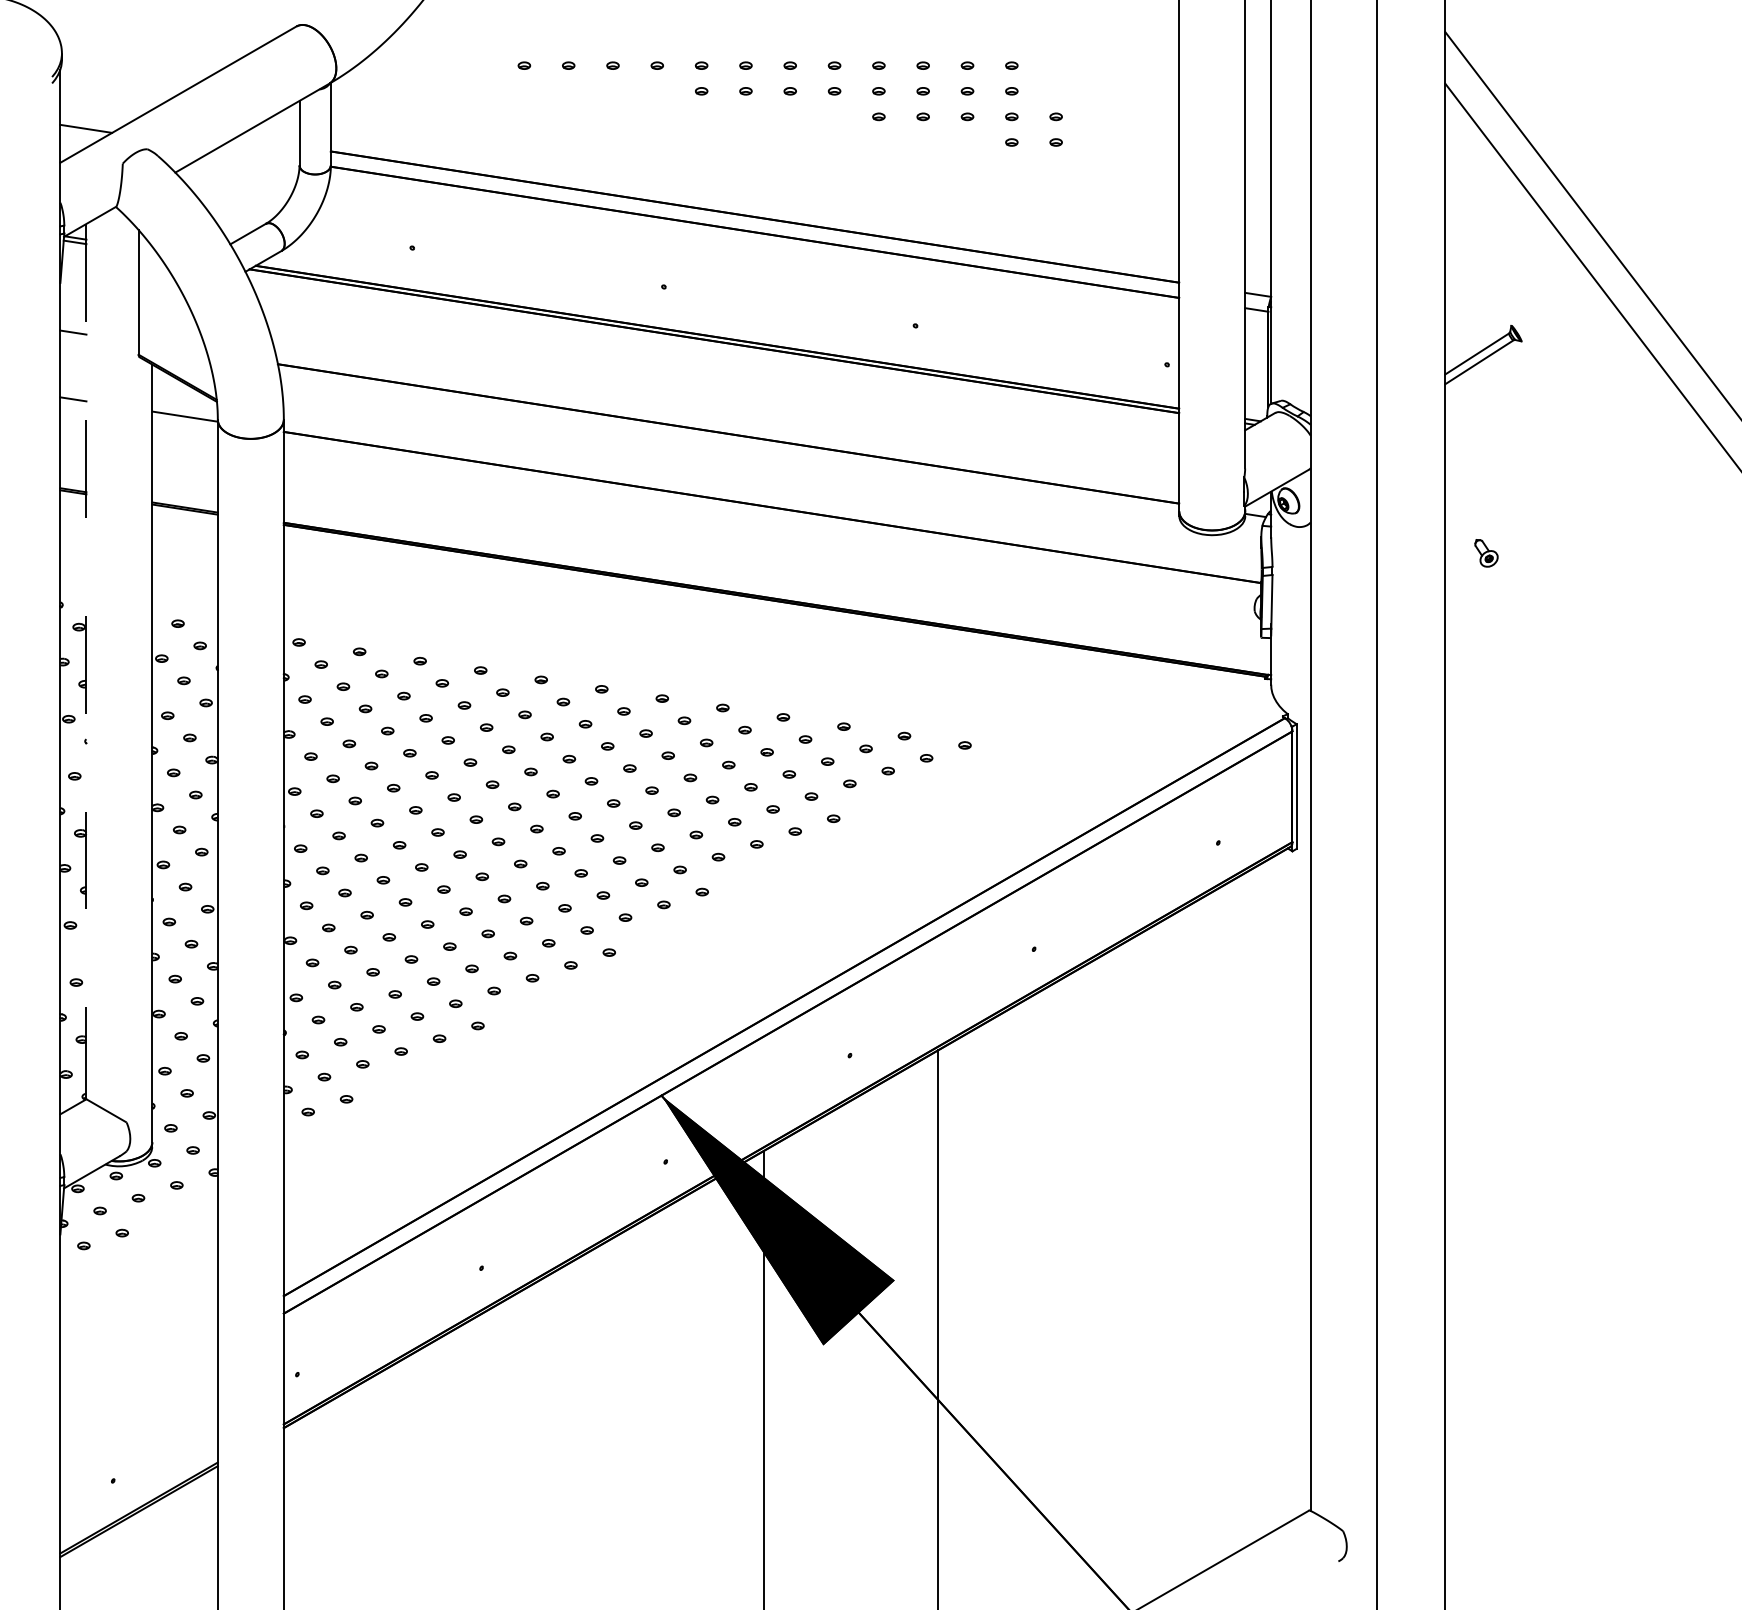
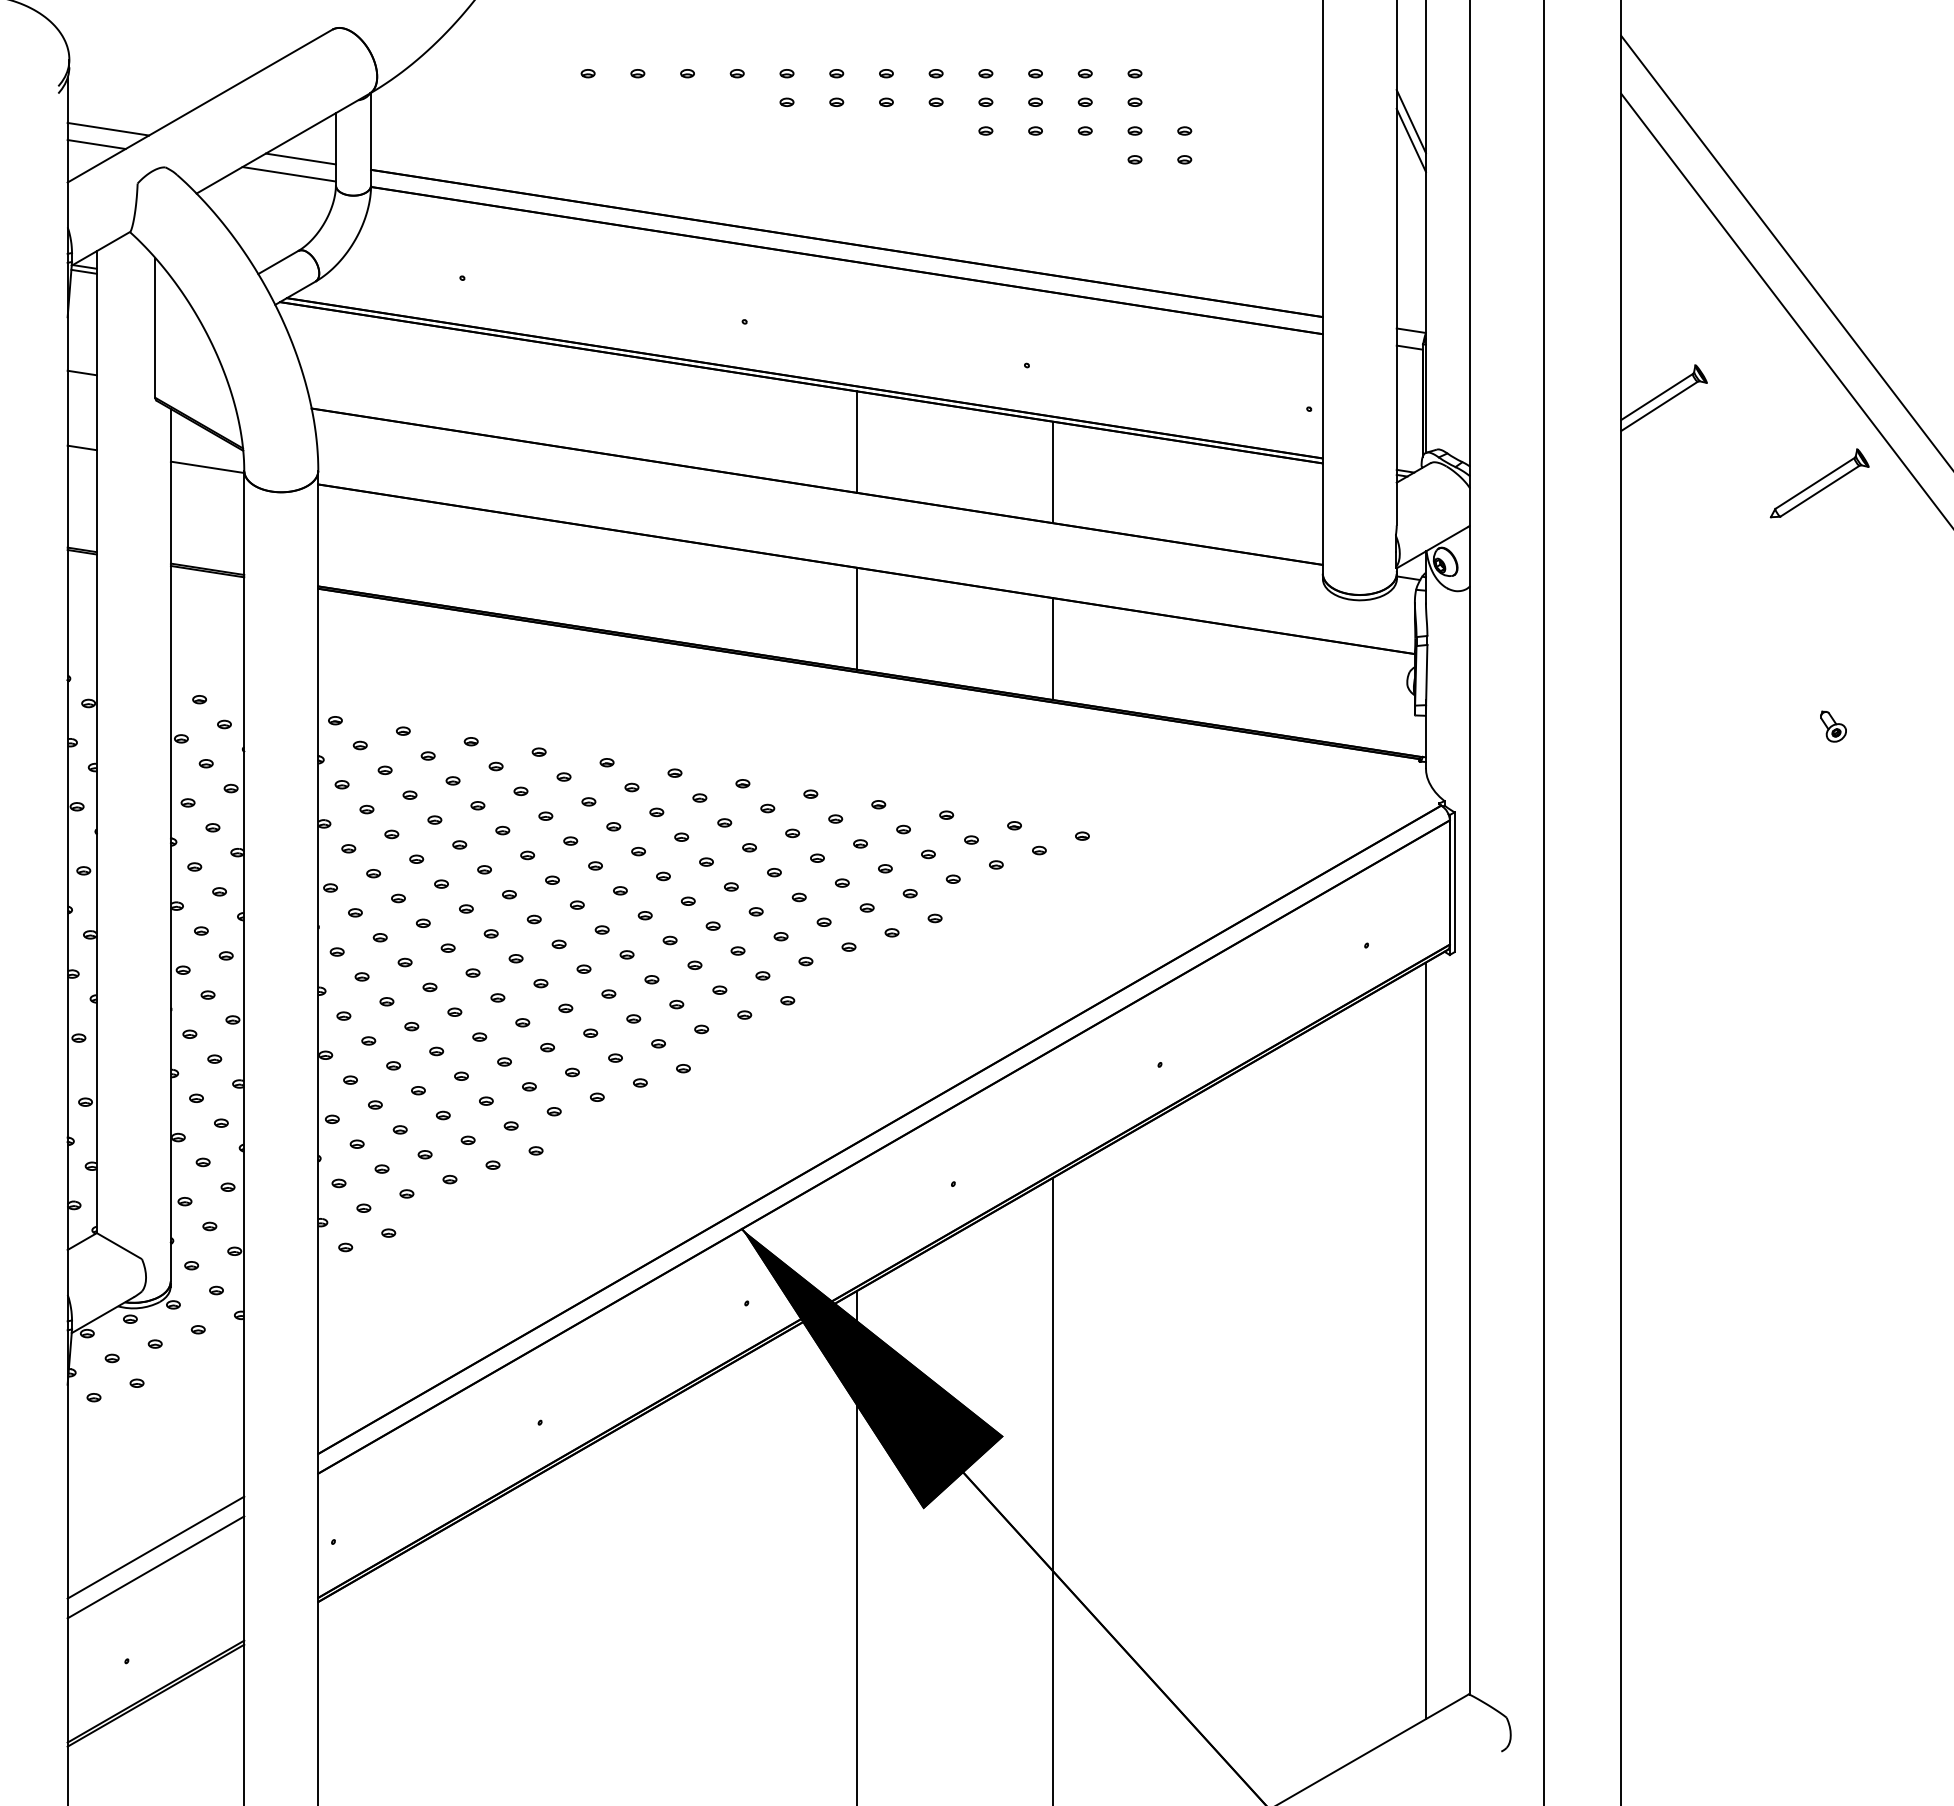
line: (1257, 108) -> (1410, 121), added
line: (96, 114) -> (108, 128), added
line: (1257, 124) -> (1410, 139), added
line: (267, 141) -> (300, 158), added
line: (257, 155) -> (288, 174), added
line: (764, 393) -> (857, 441), added
line: (938, 421) -> (1052, 472), added
part: (1622, 431) -> (1819, 483), added
line: (764, 551) -> (857, 618), added
part: (1486, 553) -> (1833, 726), moved
line: (938, 579) -> (1052, 649), added
line: (86, 661) -> (96, 742), dashed -> solid
line: (1270, 1194) -> (1425, 1340), added
line: (138, 1379) -> (155, 1547), added
line: (138, 1397) -> (155, 1567), added

